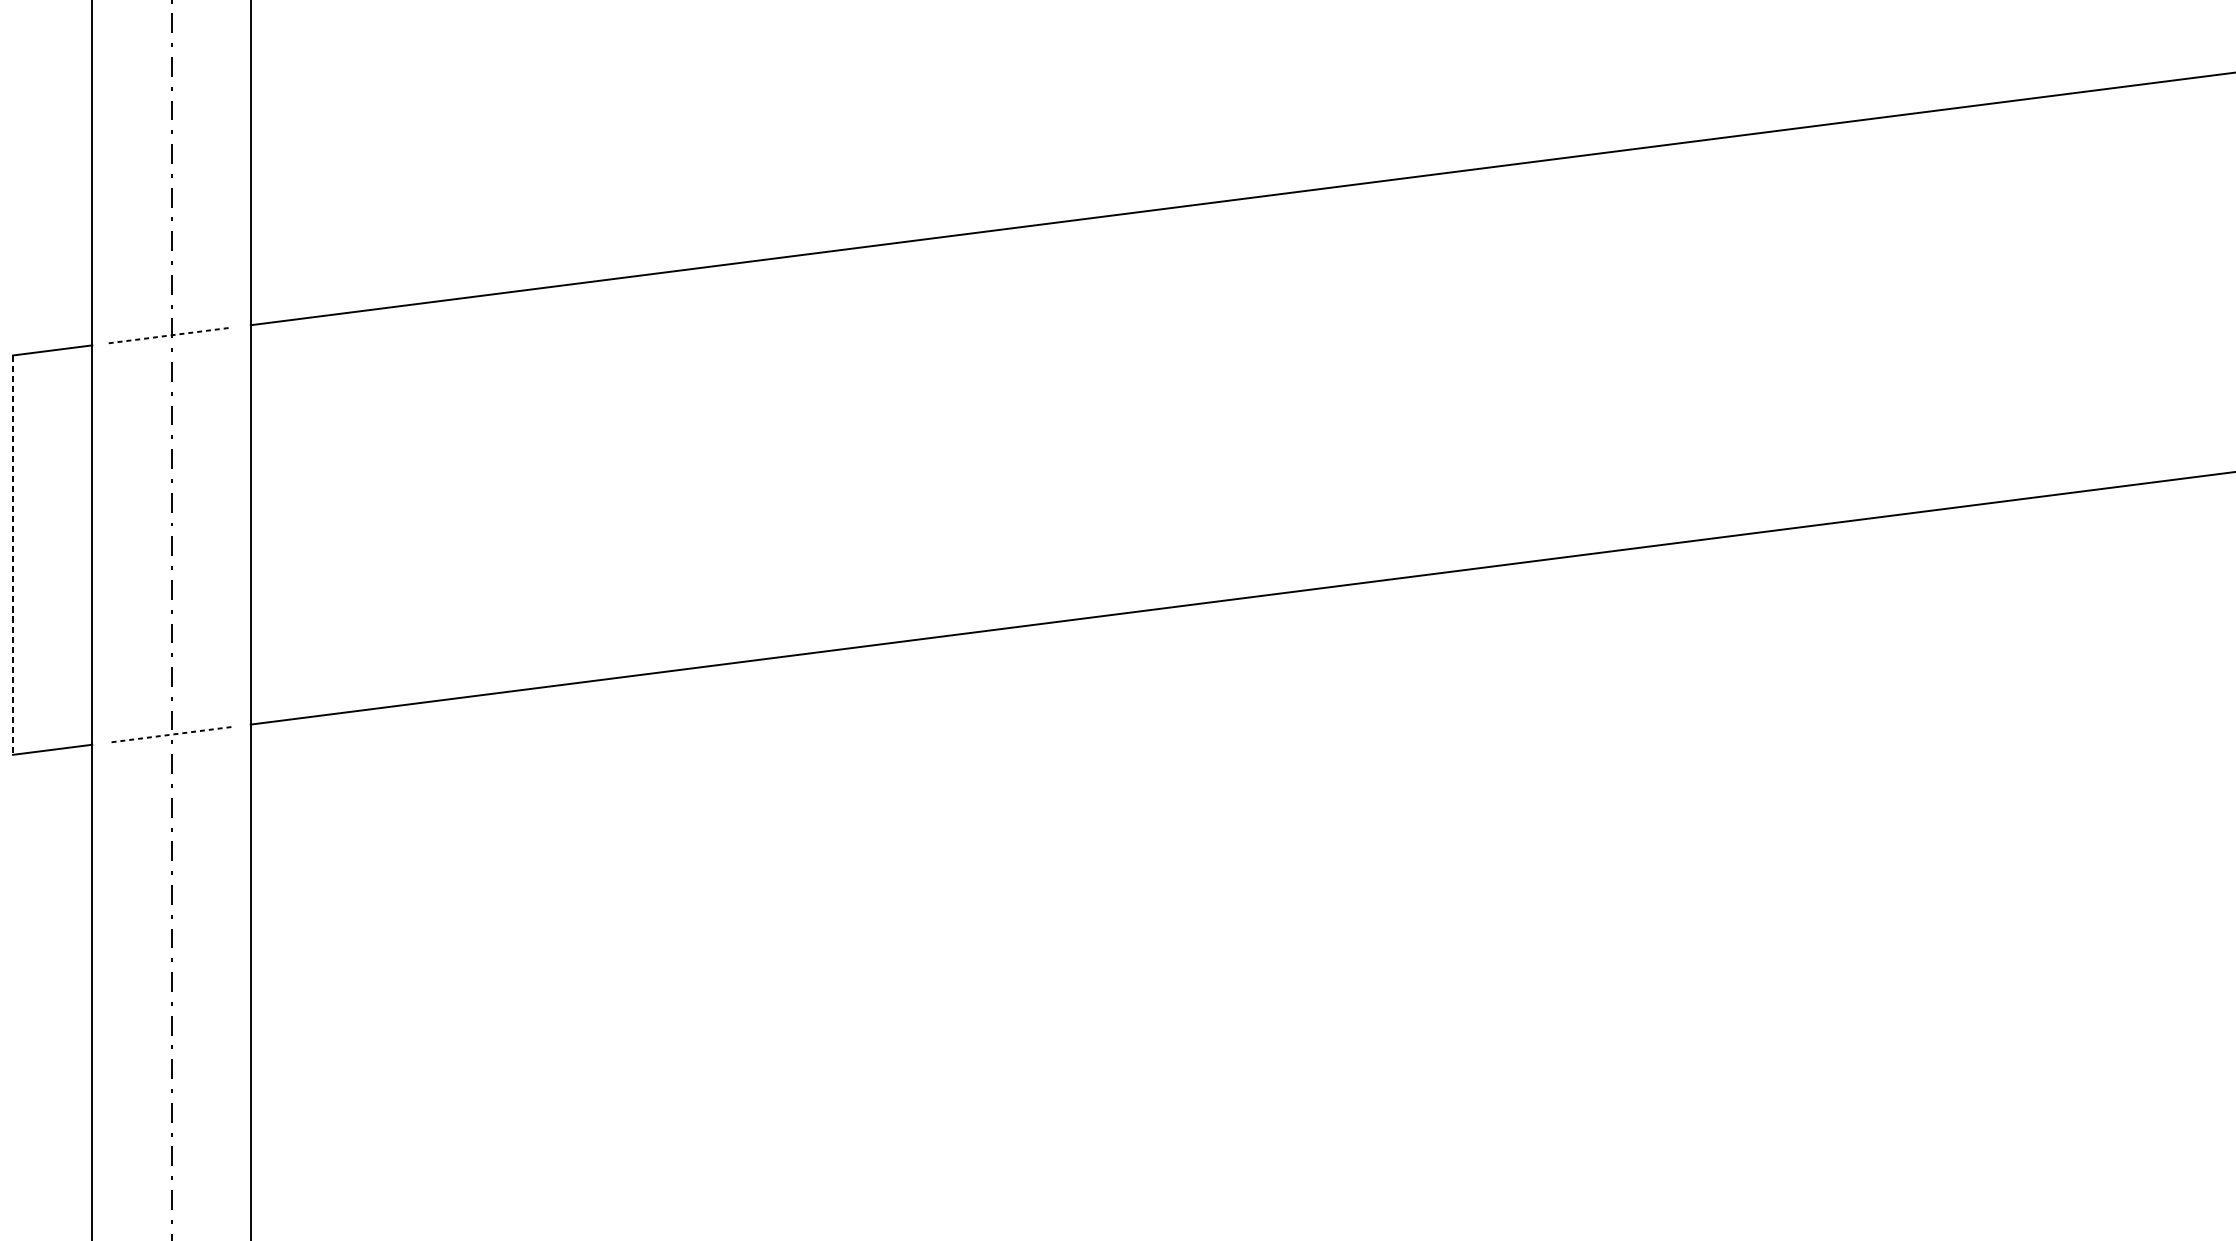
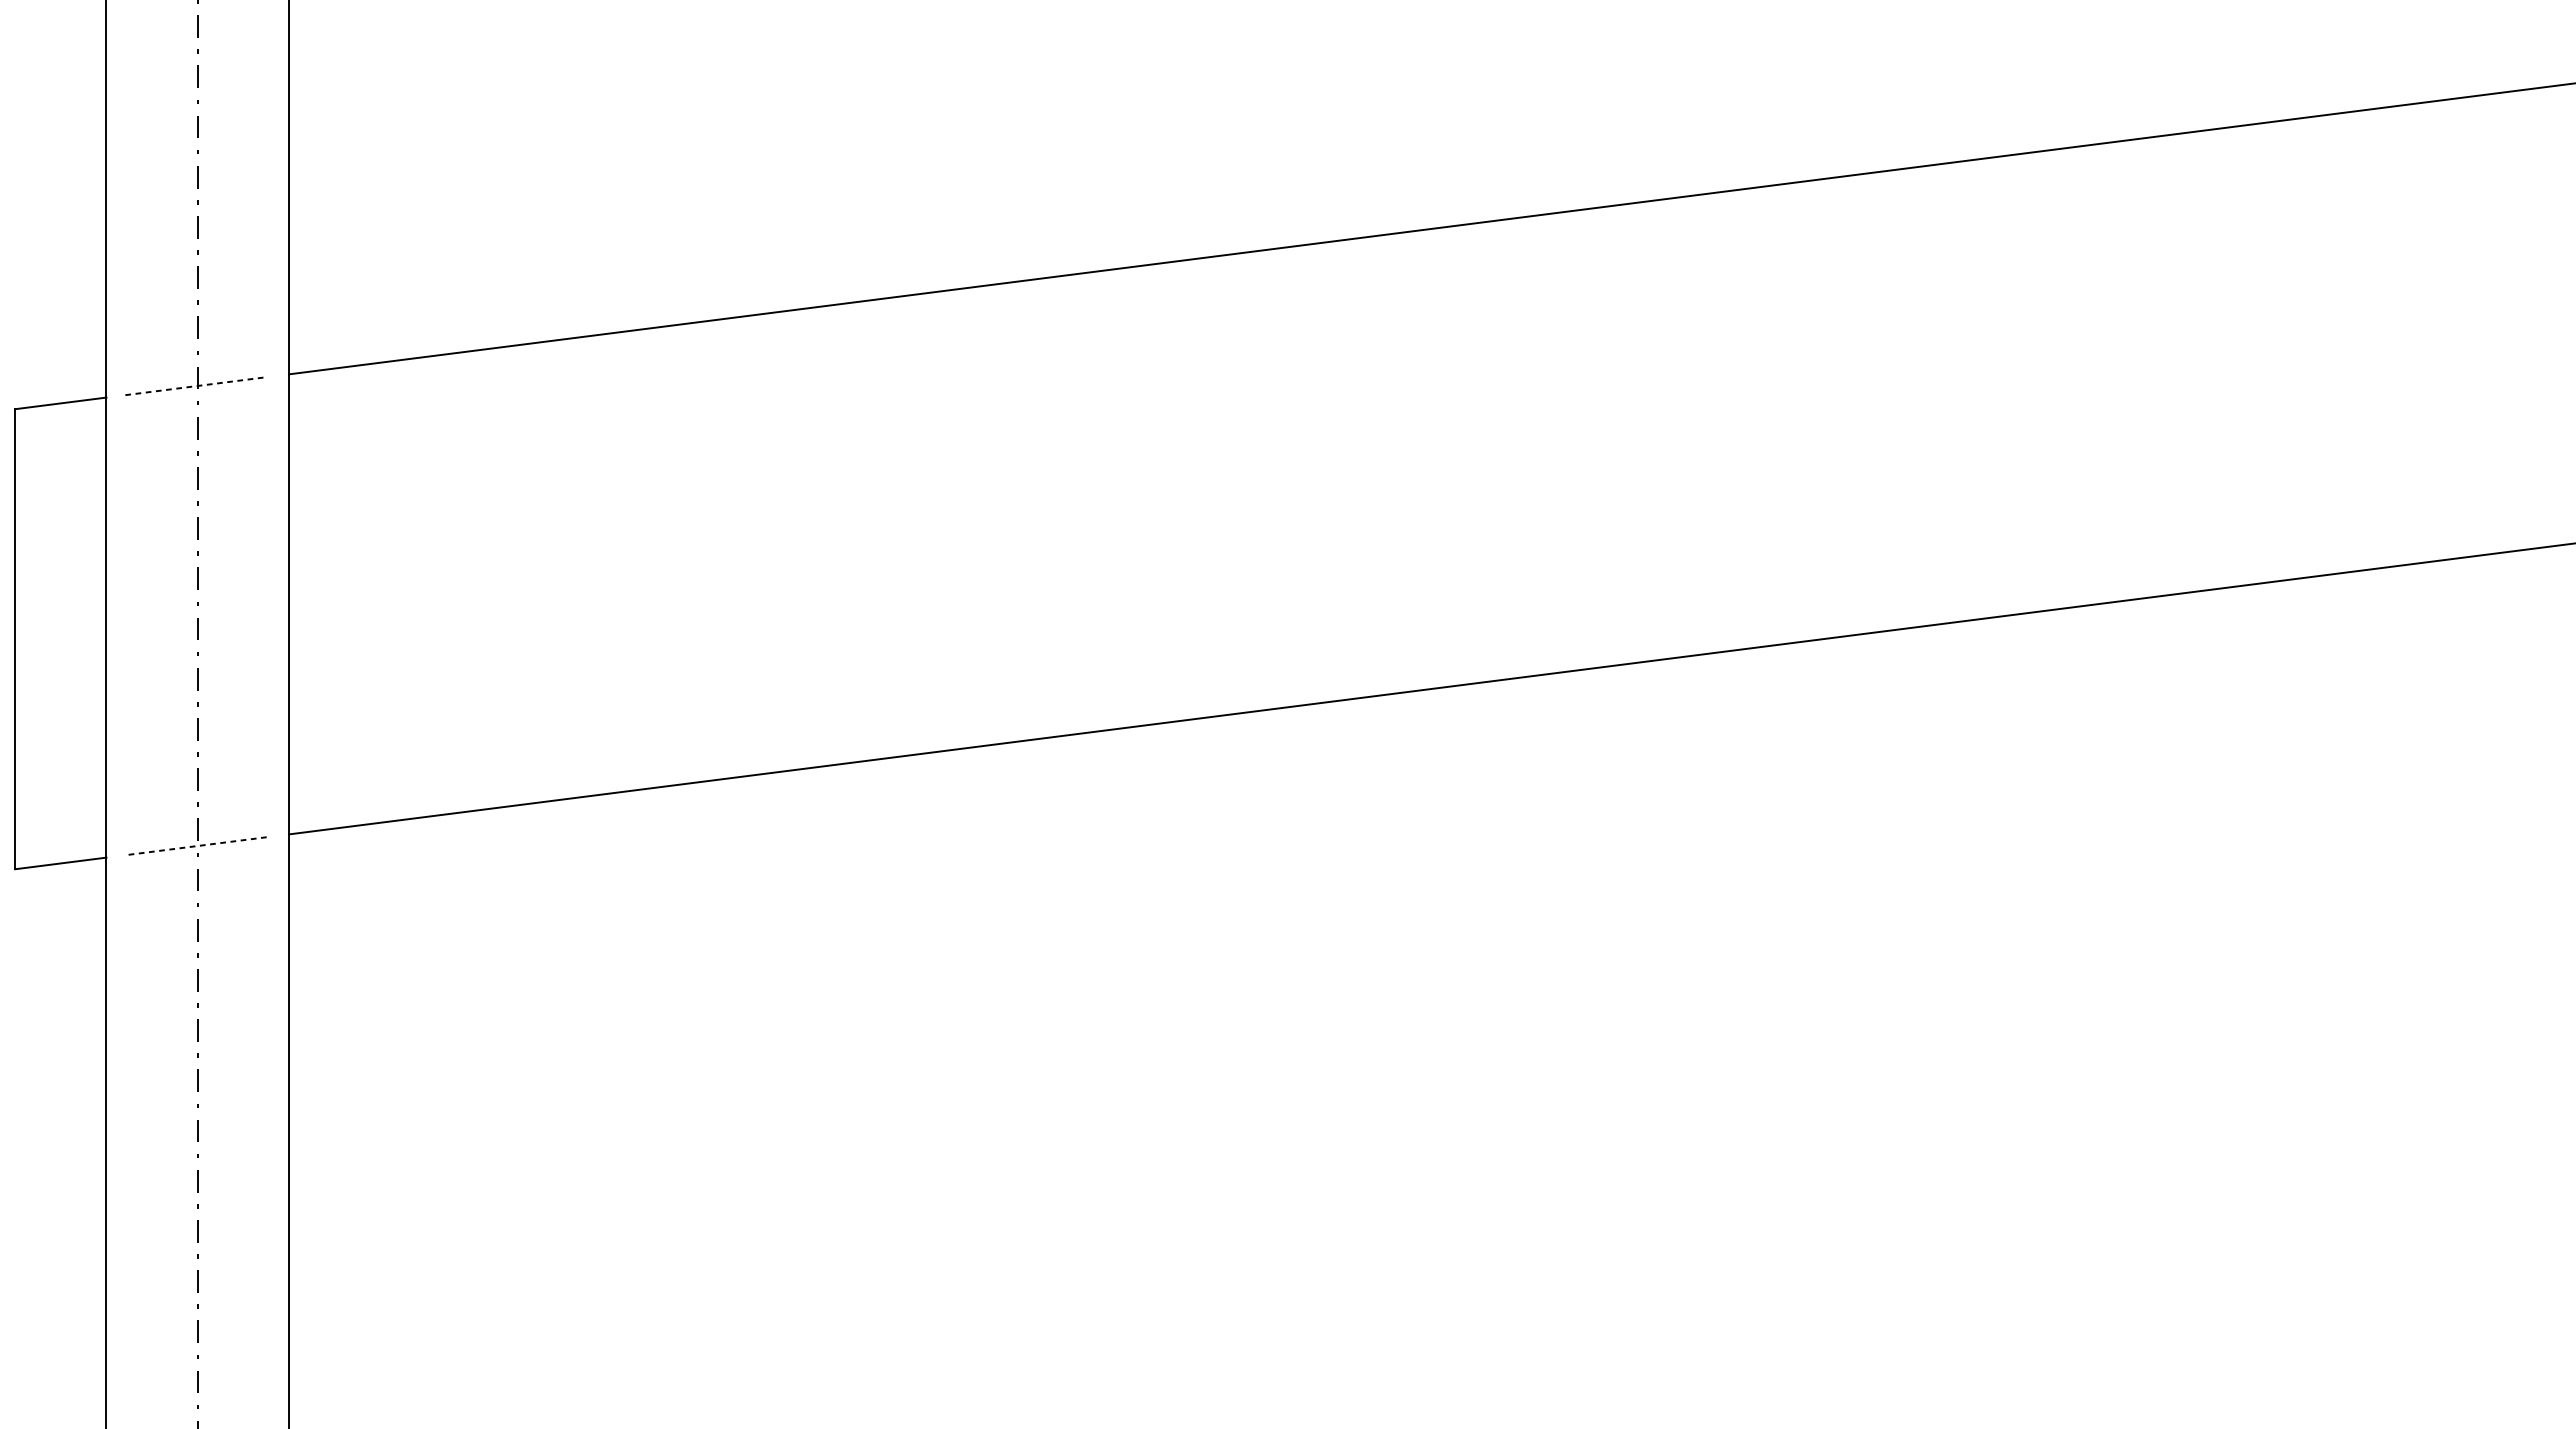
line: (13, 555) -> (15, 639), dashed -> solid

